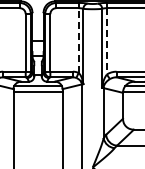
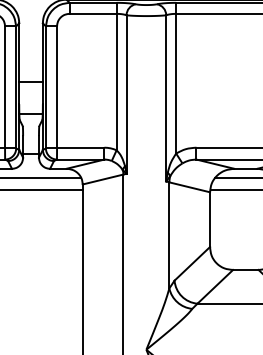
line: (78, 40) -> (116, 81), dashed -> solid
line: (106, 41) -> (175, 84), dashed -> solid

